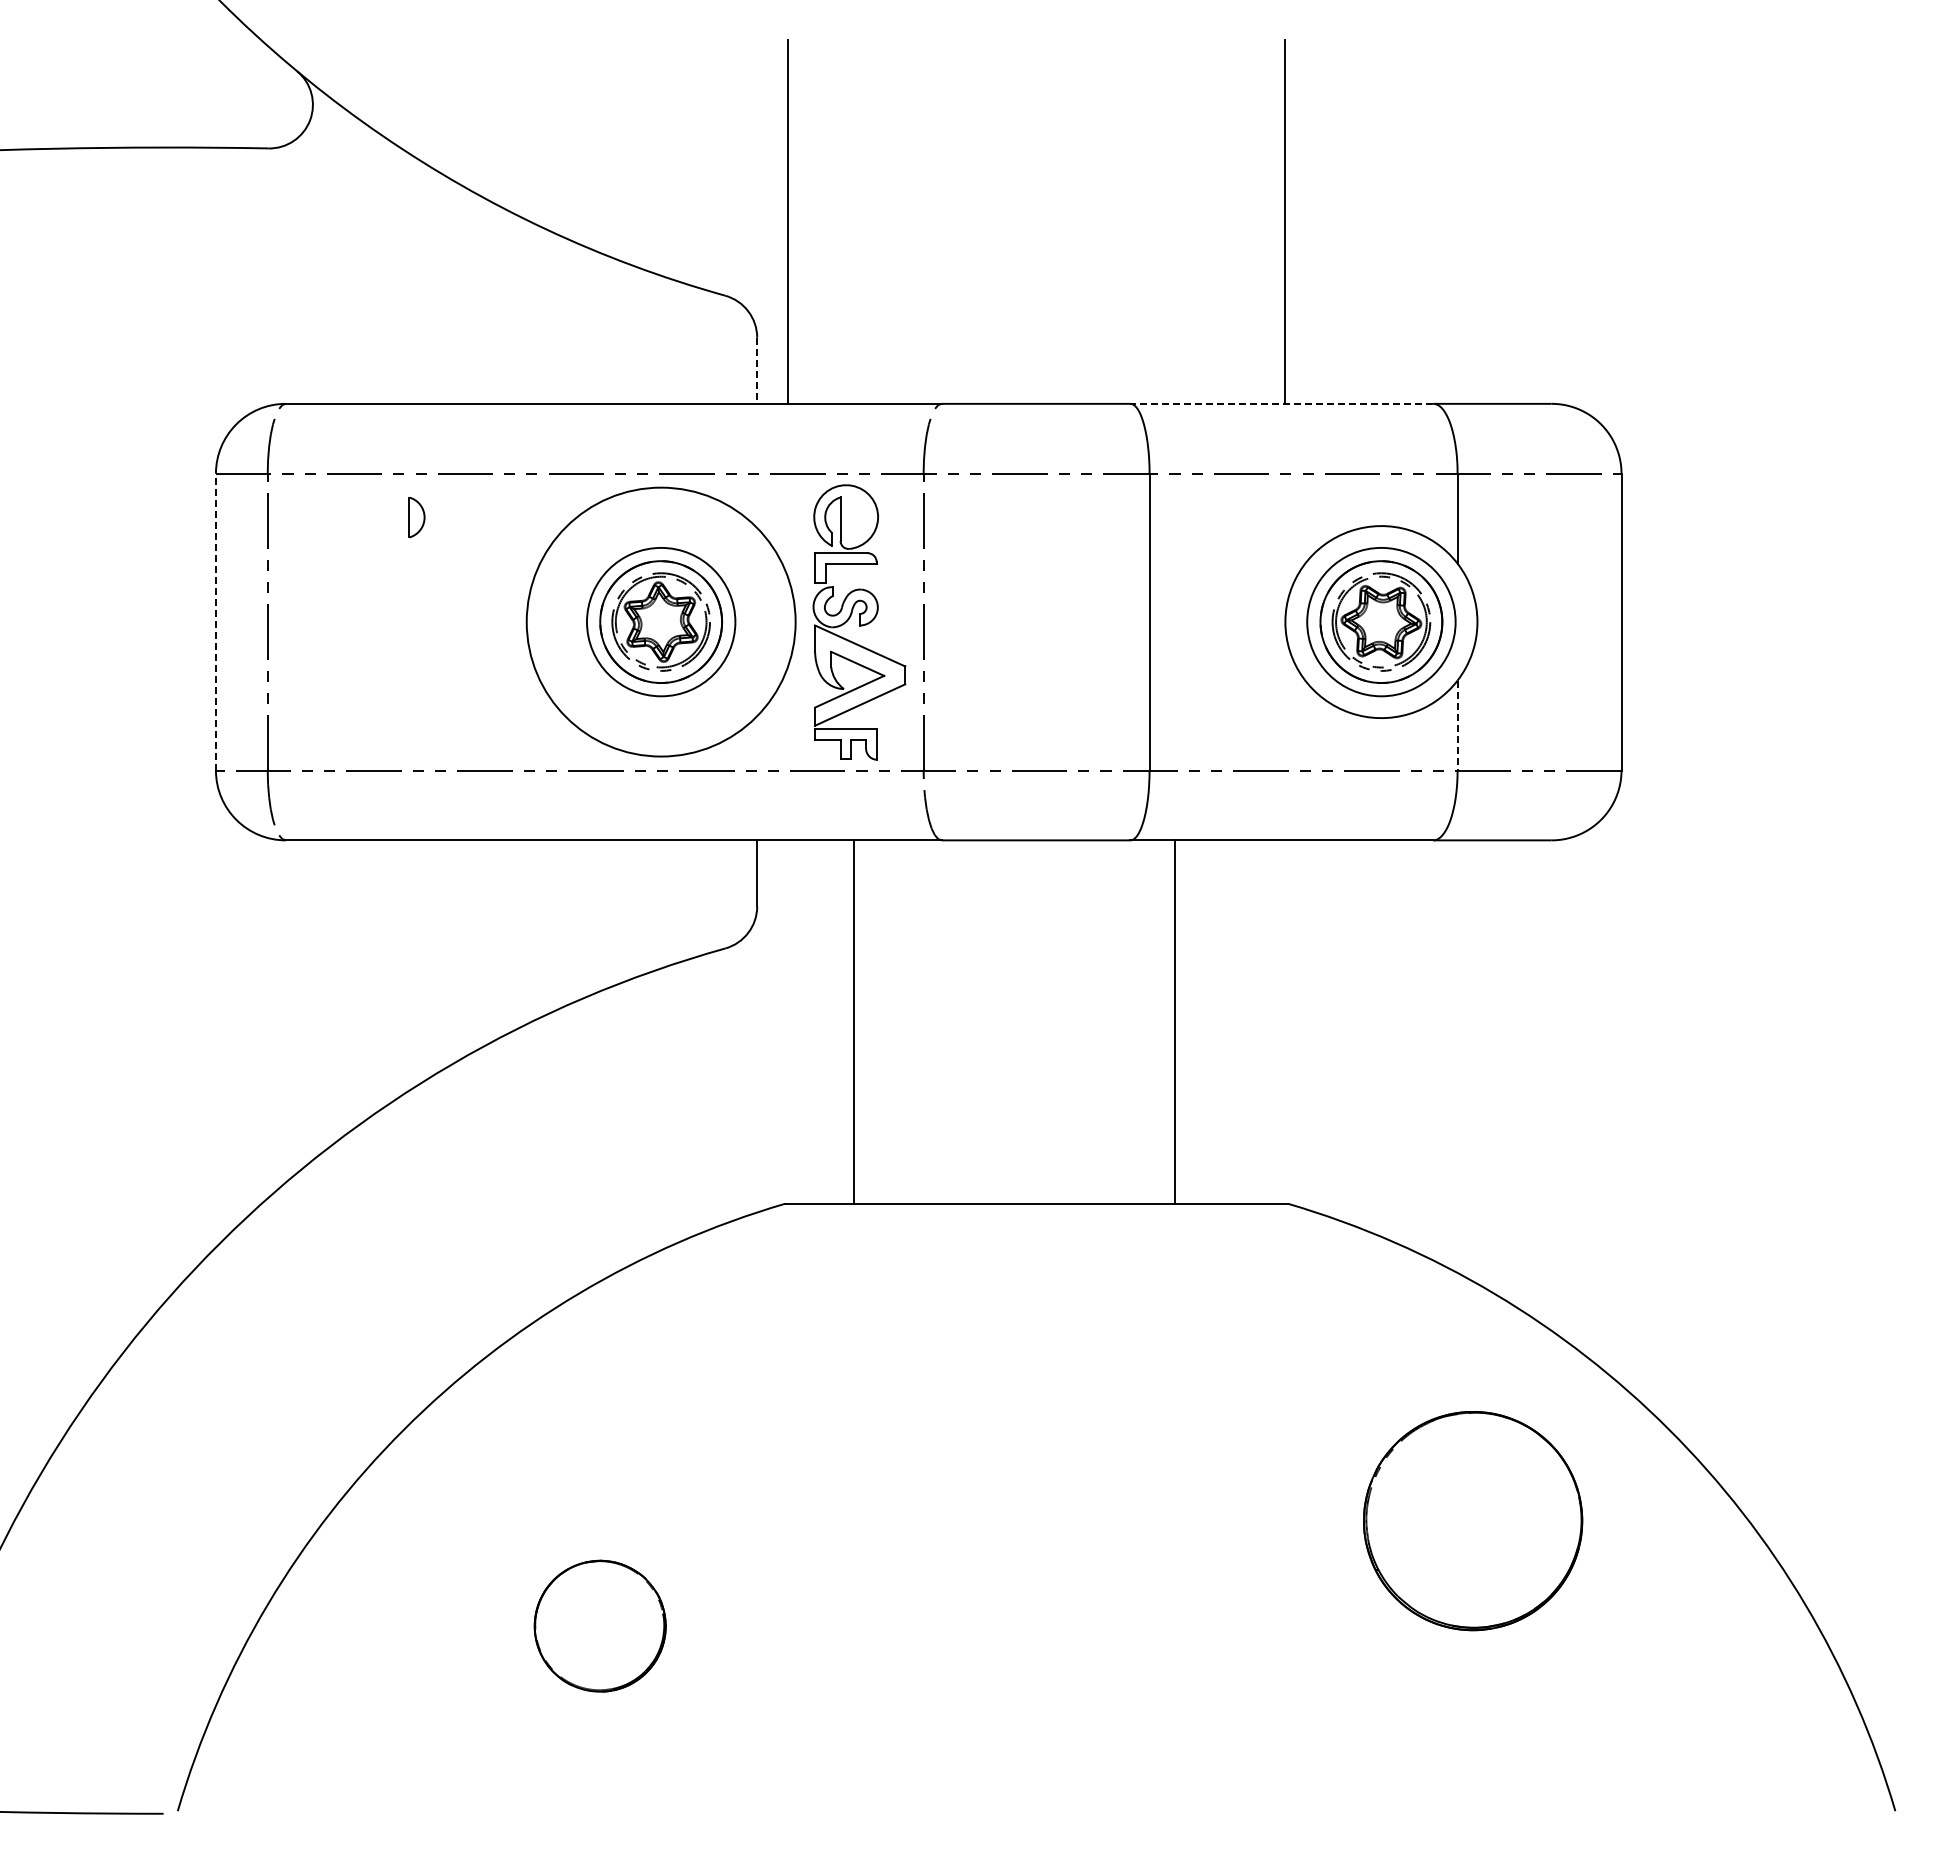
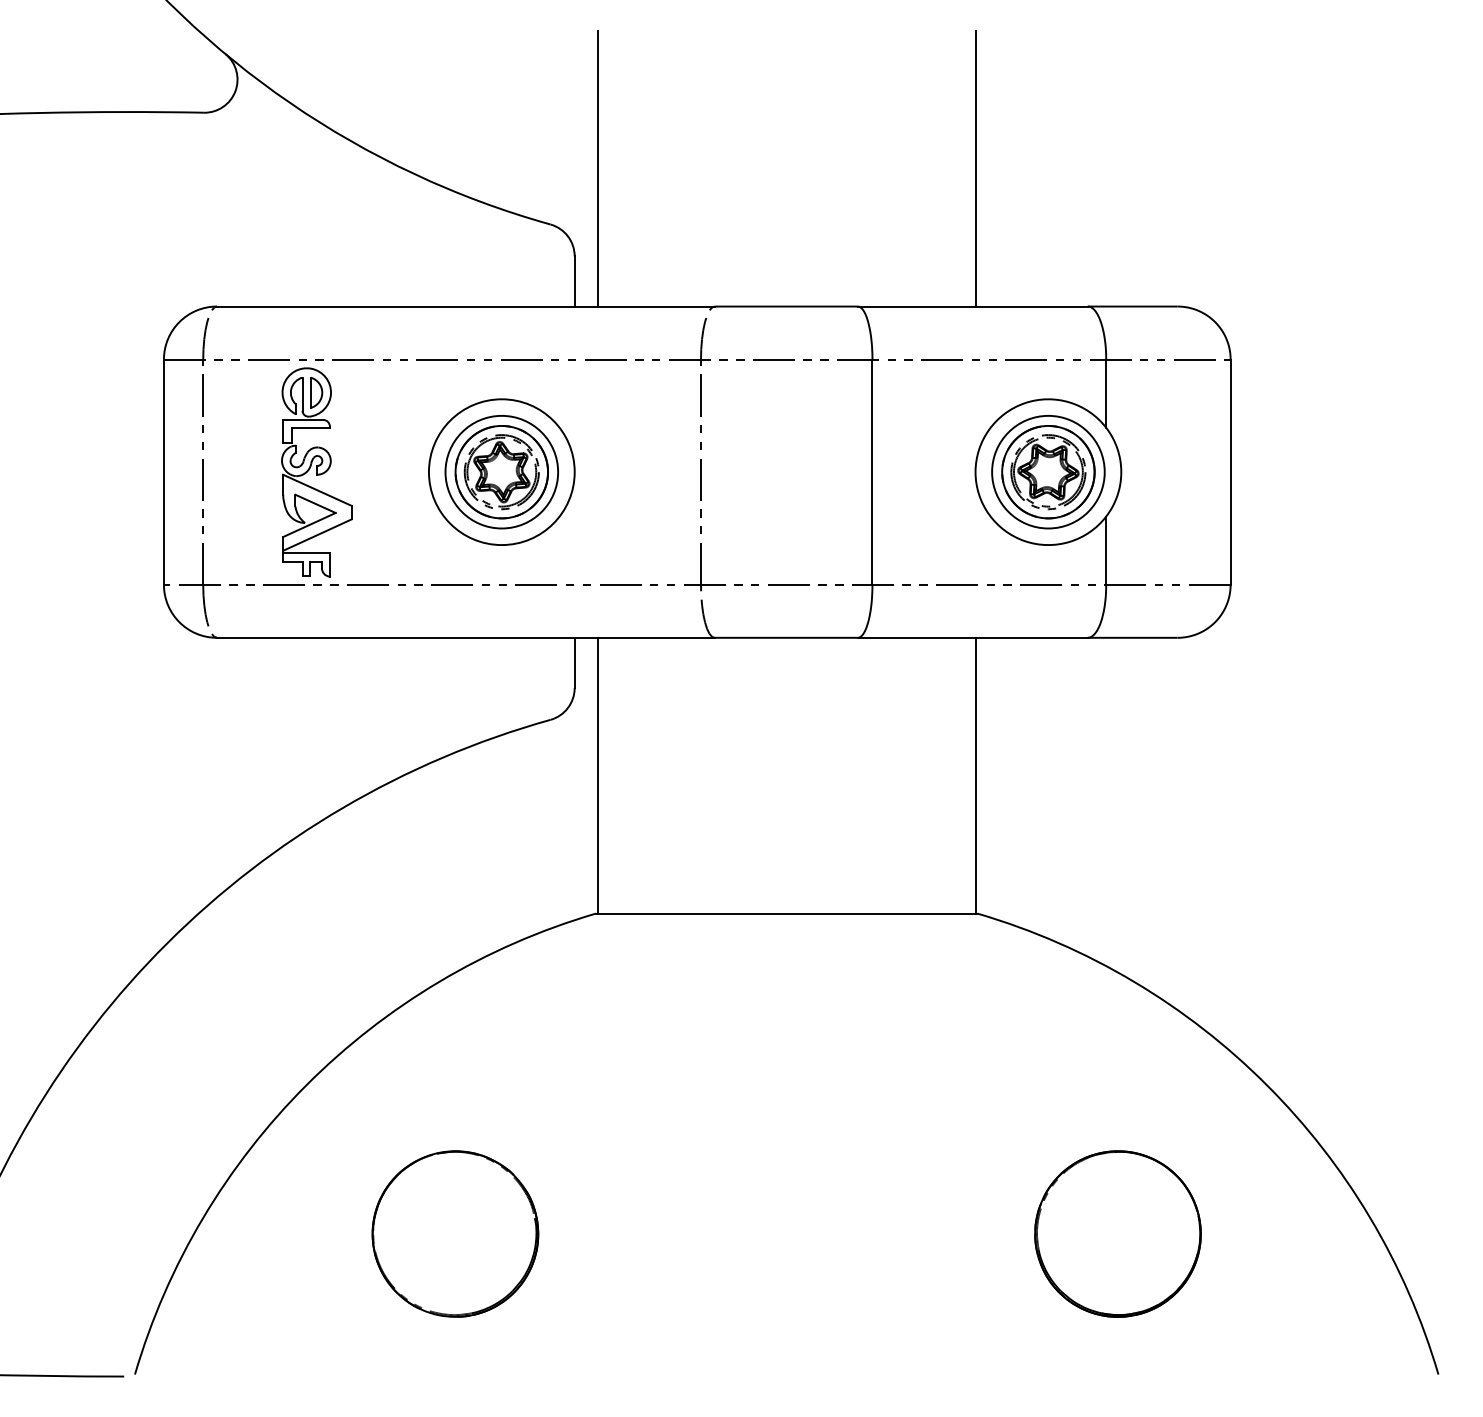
line: (757, 371) -> (574, 281), dashed -> solid
line: (1281, 403) -> (972, 306), dashed -> solid
line: (215, 621) -> (163, 471), dashed -> solid
circle: (661, 622) -> (502, 472), size x0.71
part: (859, 622) -> (316, 472), moved
line: (1457, 725) -> (1106, 550), dashed -> solid
line: (853, 1021) -> (597, 775), moved
line: (1175, 1021) -> (975, 775), moved
part: (1473, 1521) -> (1118, 1234), moved
part: (600, 1626) -> (455, 1234), size x1.67

